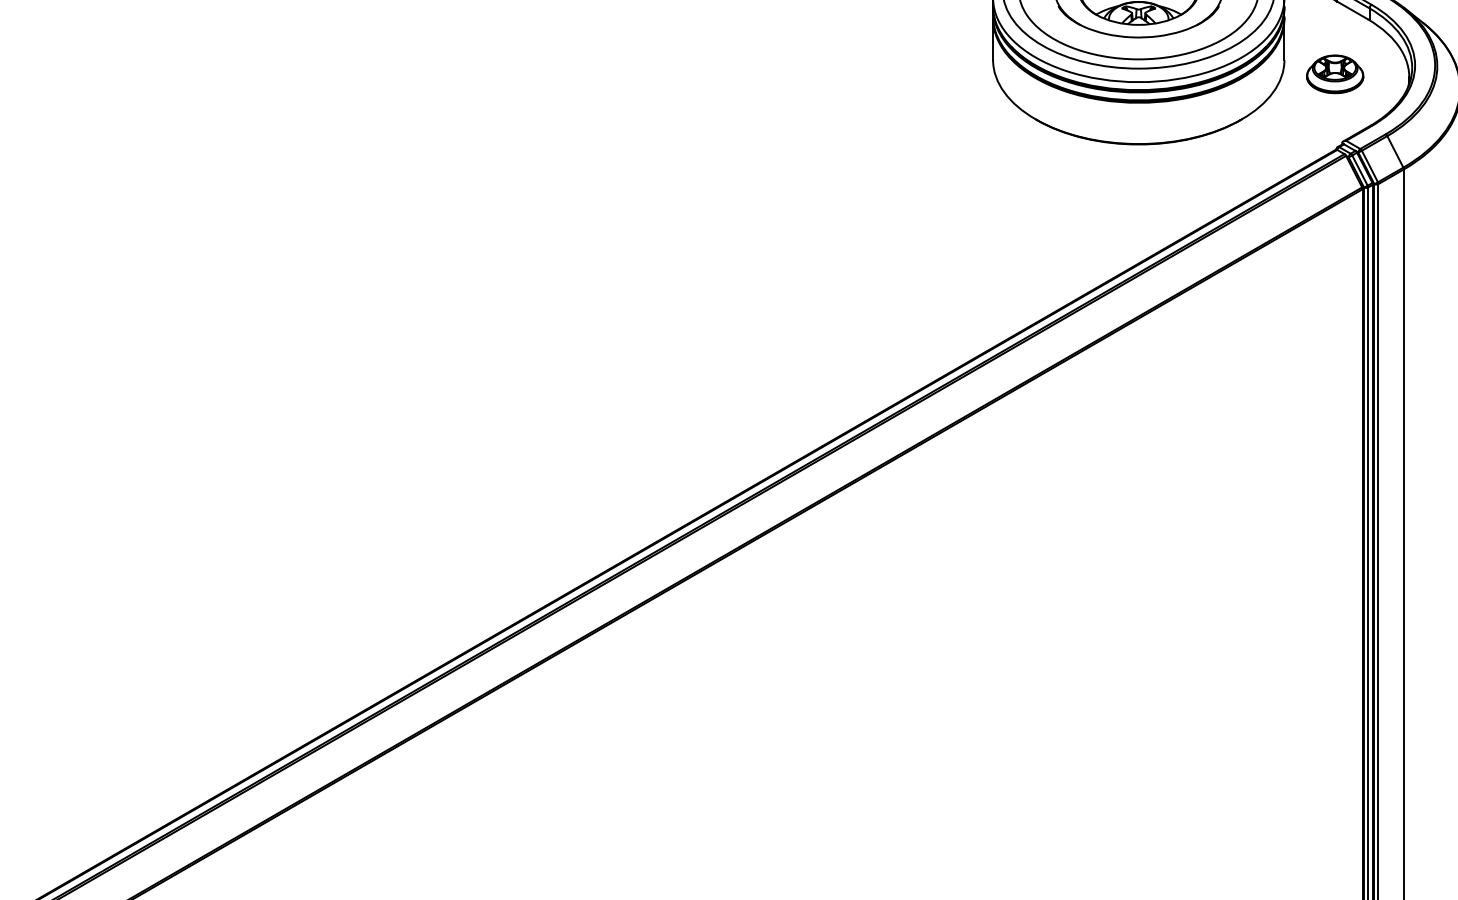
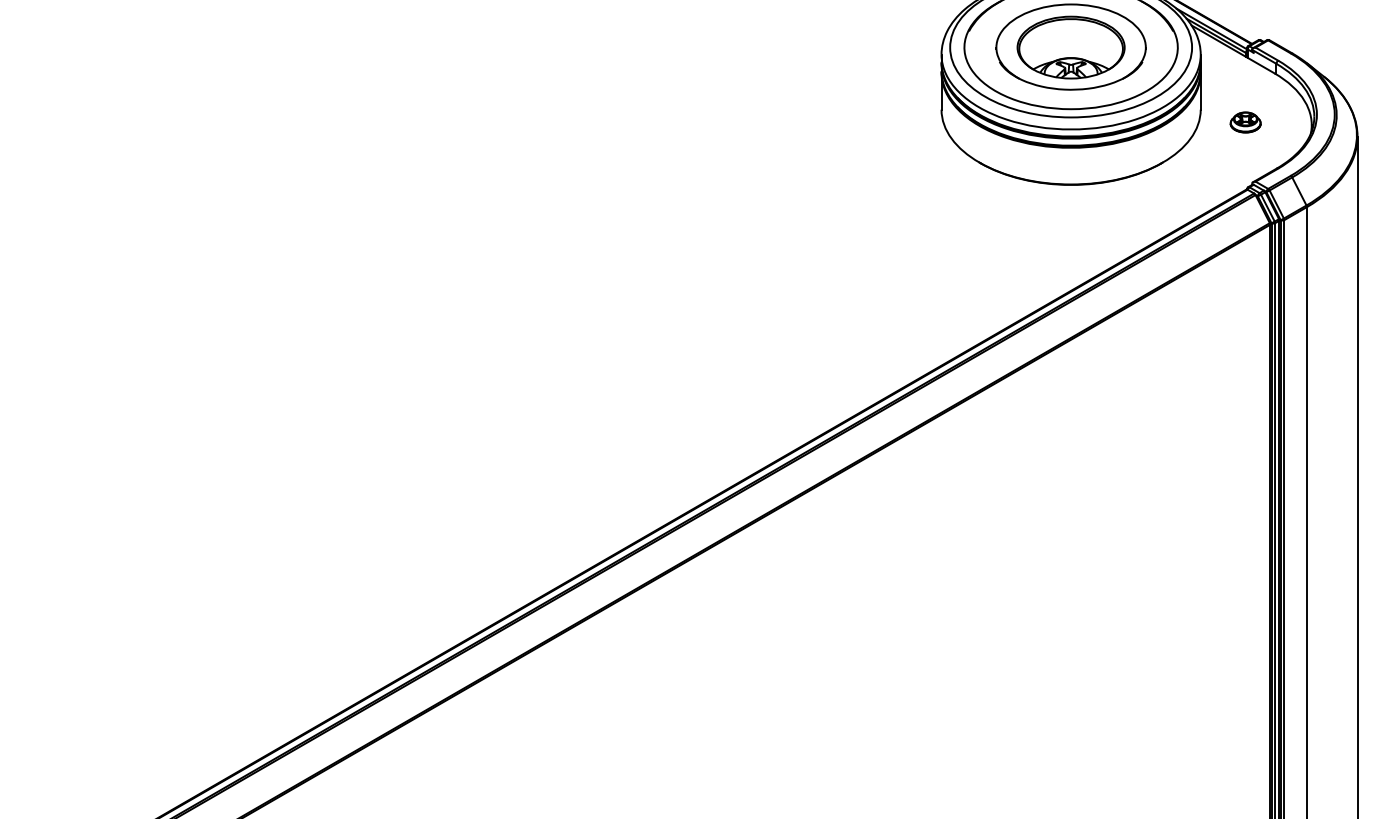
part: (1334, 74) -> (1245, 122), size x0.6

